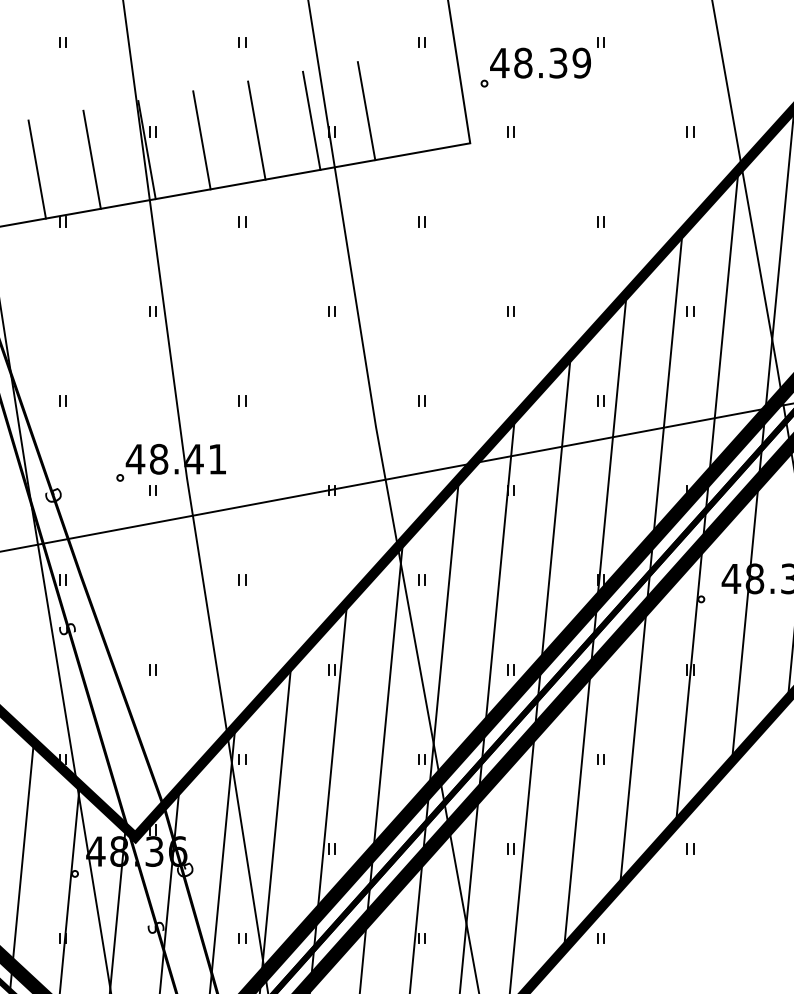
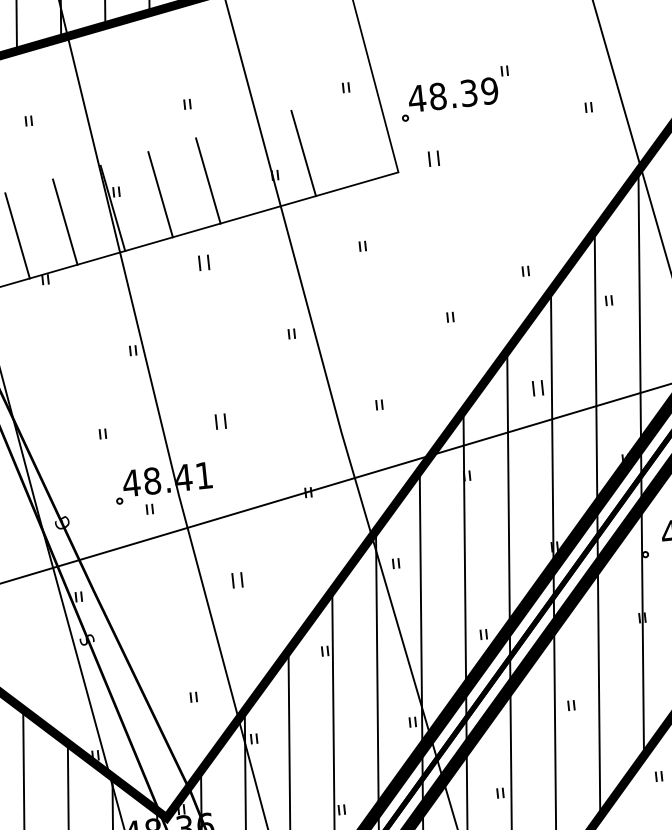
line: (311, 120) -> (255, 166), removed
part: (510, 131) -> (433, 158), size x1.6
part: (690, 131) -> (588, 106), moved
part: (242, 221) -> (204, 262), size x1.6
part: (600, 221) -> (525, 271), moved
part: (62, 400) -> (102, 433), moved
part: (242, 400) -> (220, 421), size x1.6
part: (600, 400) -> (537, 387), size x1.6
part: (242, 579) -> (237, 579), size x1.6
part: (152, 669) -> (193, 697), moved

